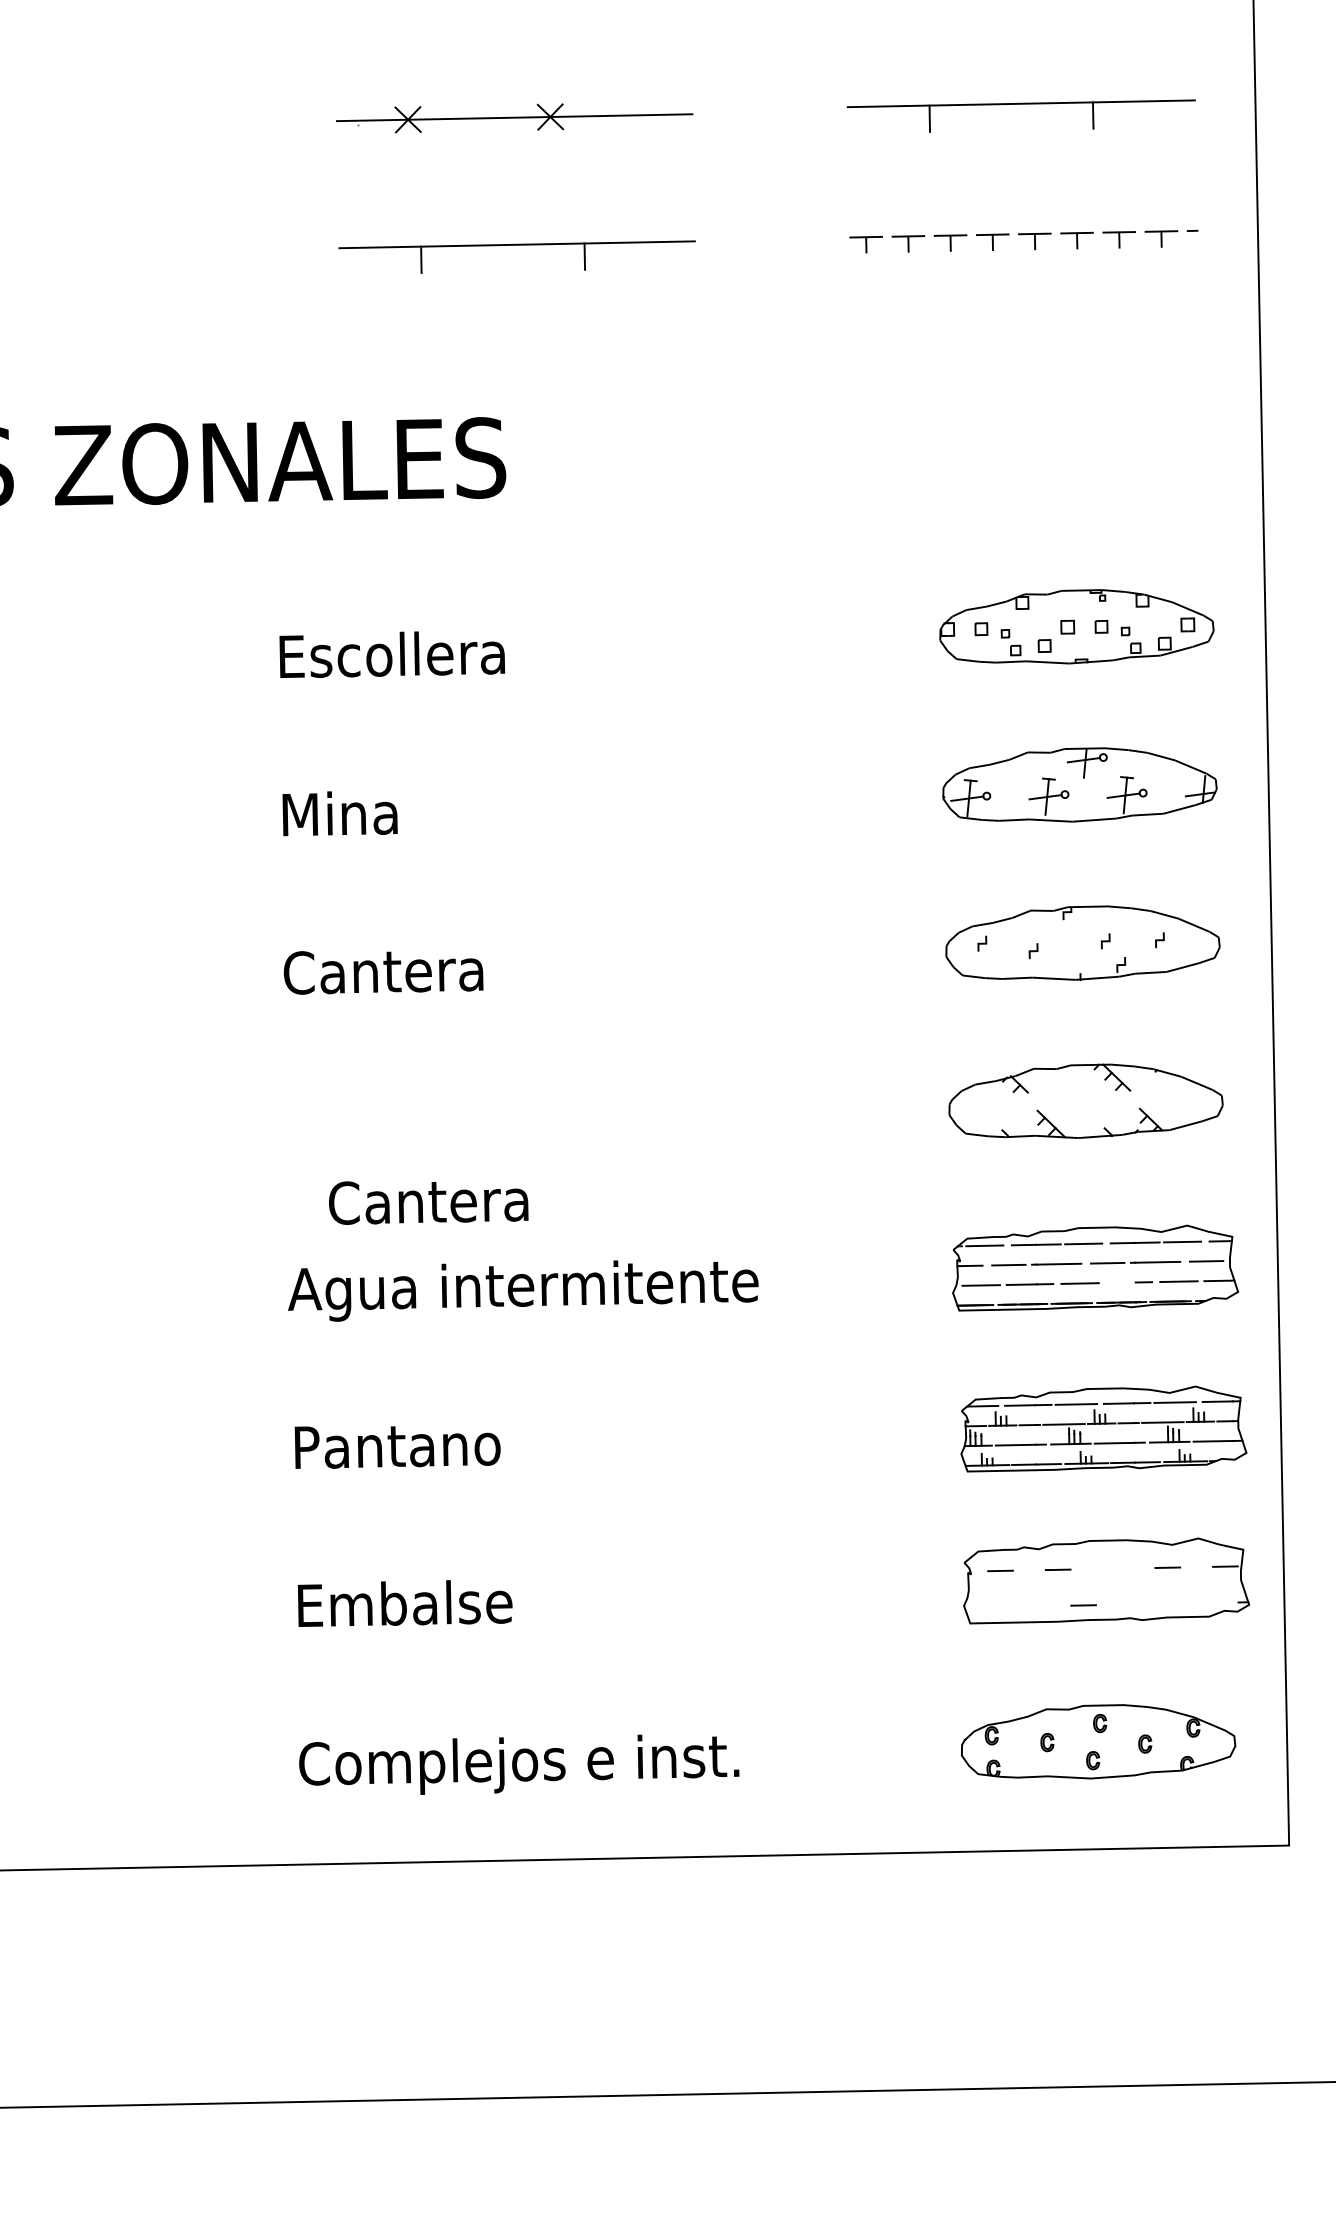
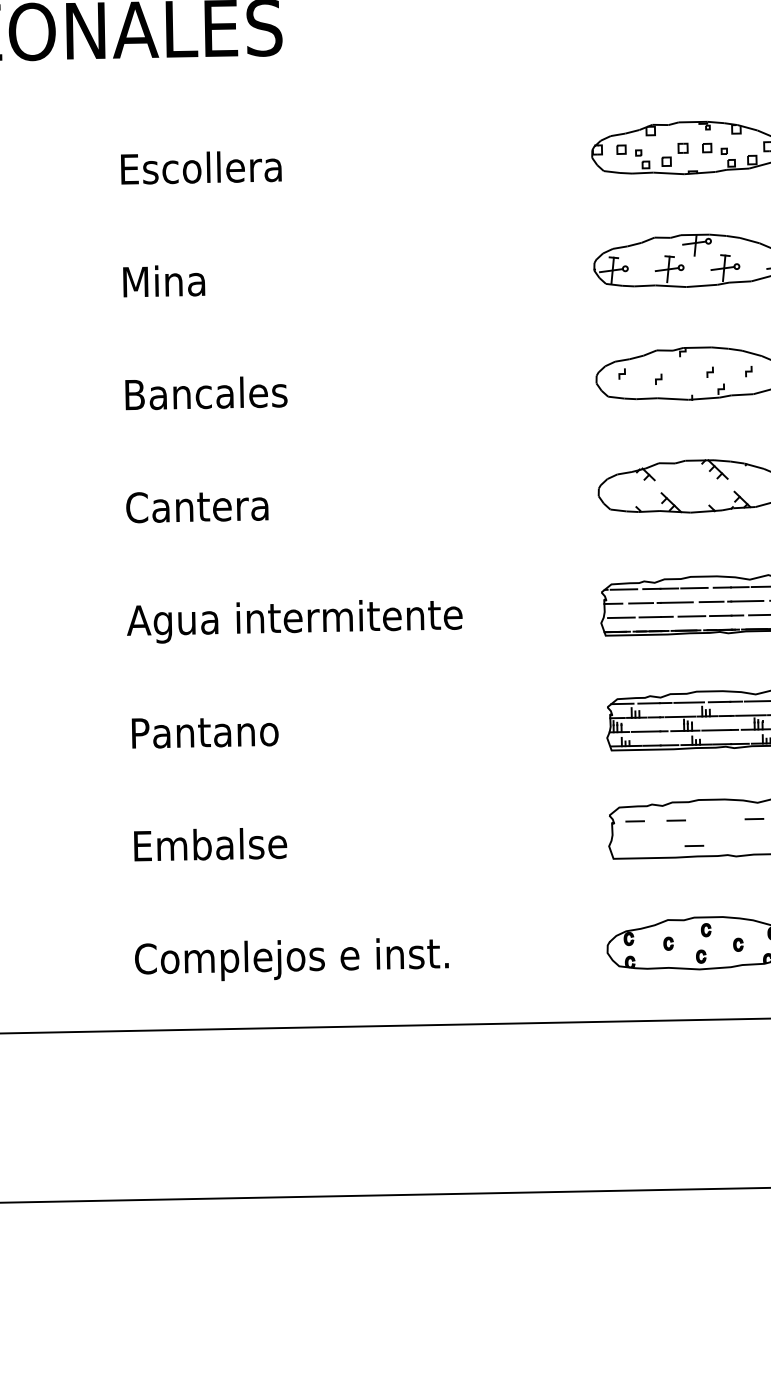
text: (398, 970) -> (205, 393), Cantera -> Bancales
text: (428, 1202) -> (197, 507), moved
line: (1120, 1282) -> (720, 615), added

